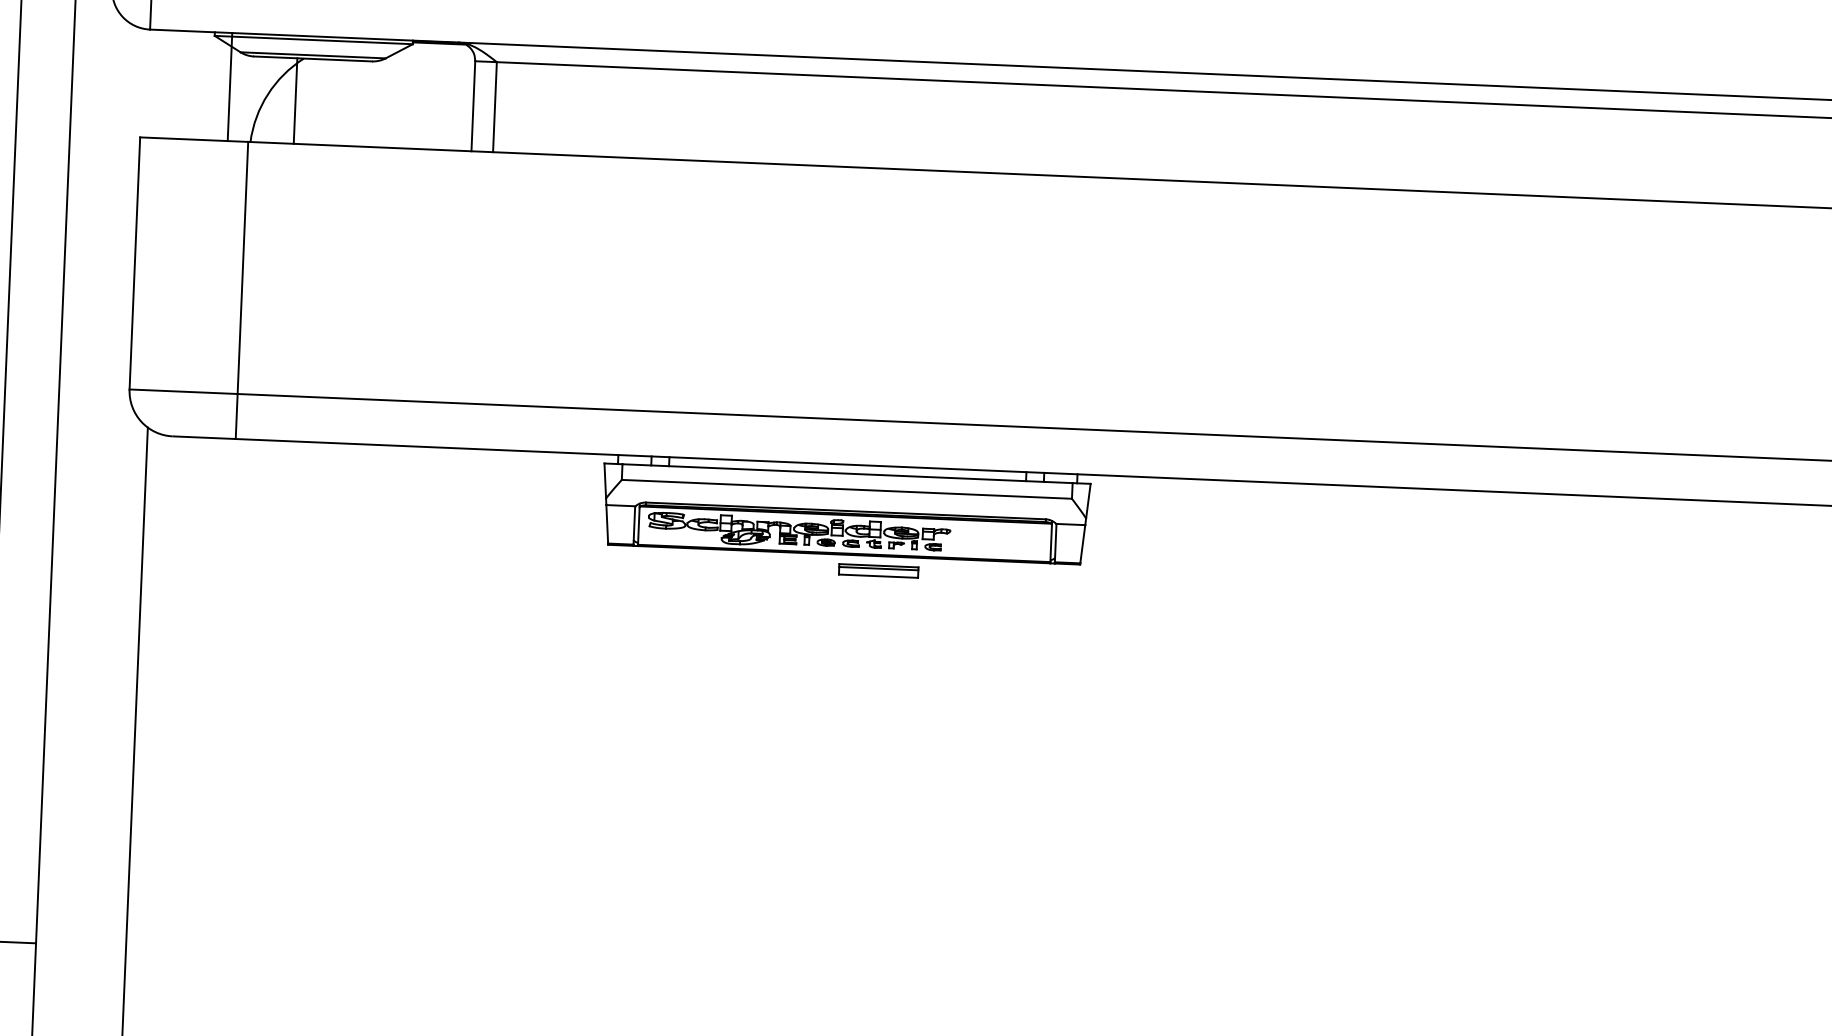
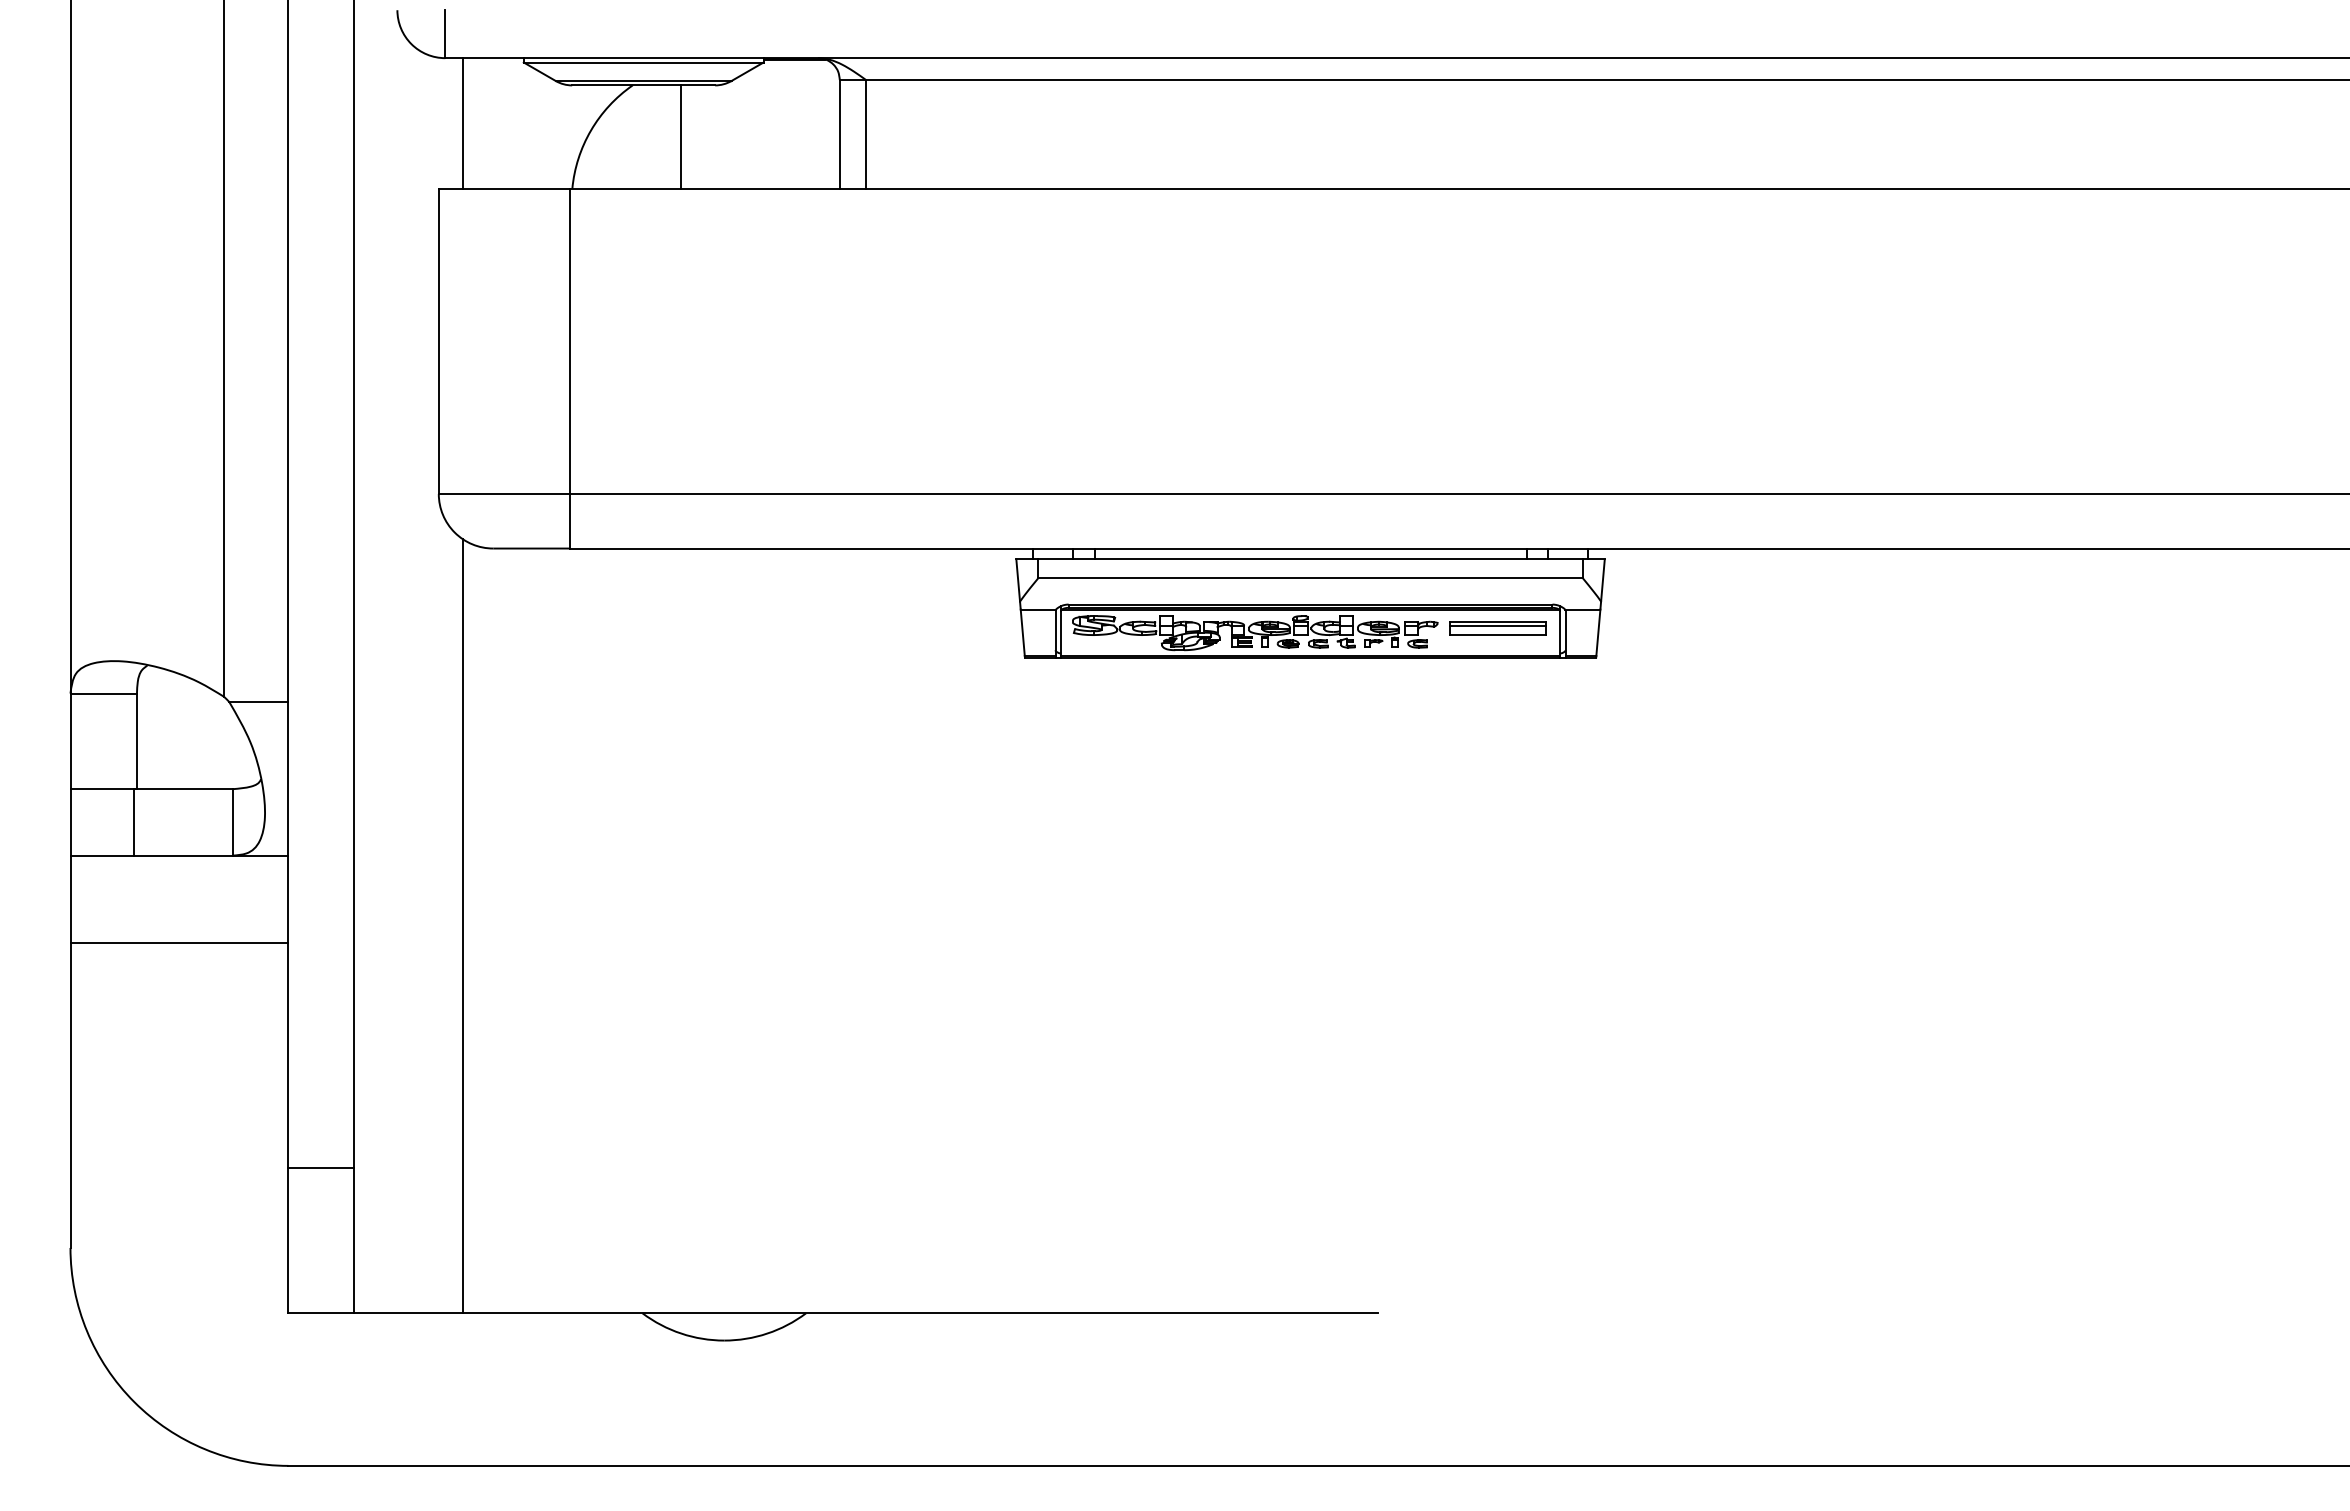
line: (229, 86) -> (462, 123), moved
line: (295, 100) -> (680, 136), moved
part: (878, 571) -> (1497, 628), moved

